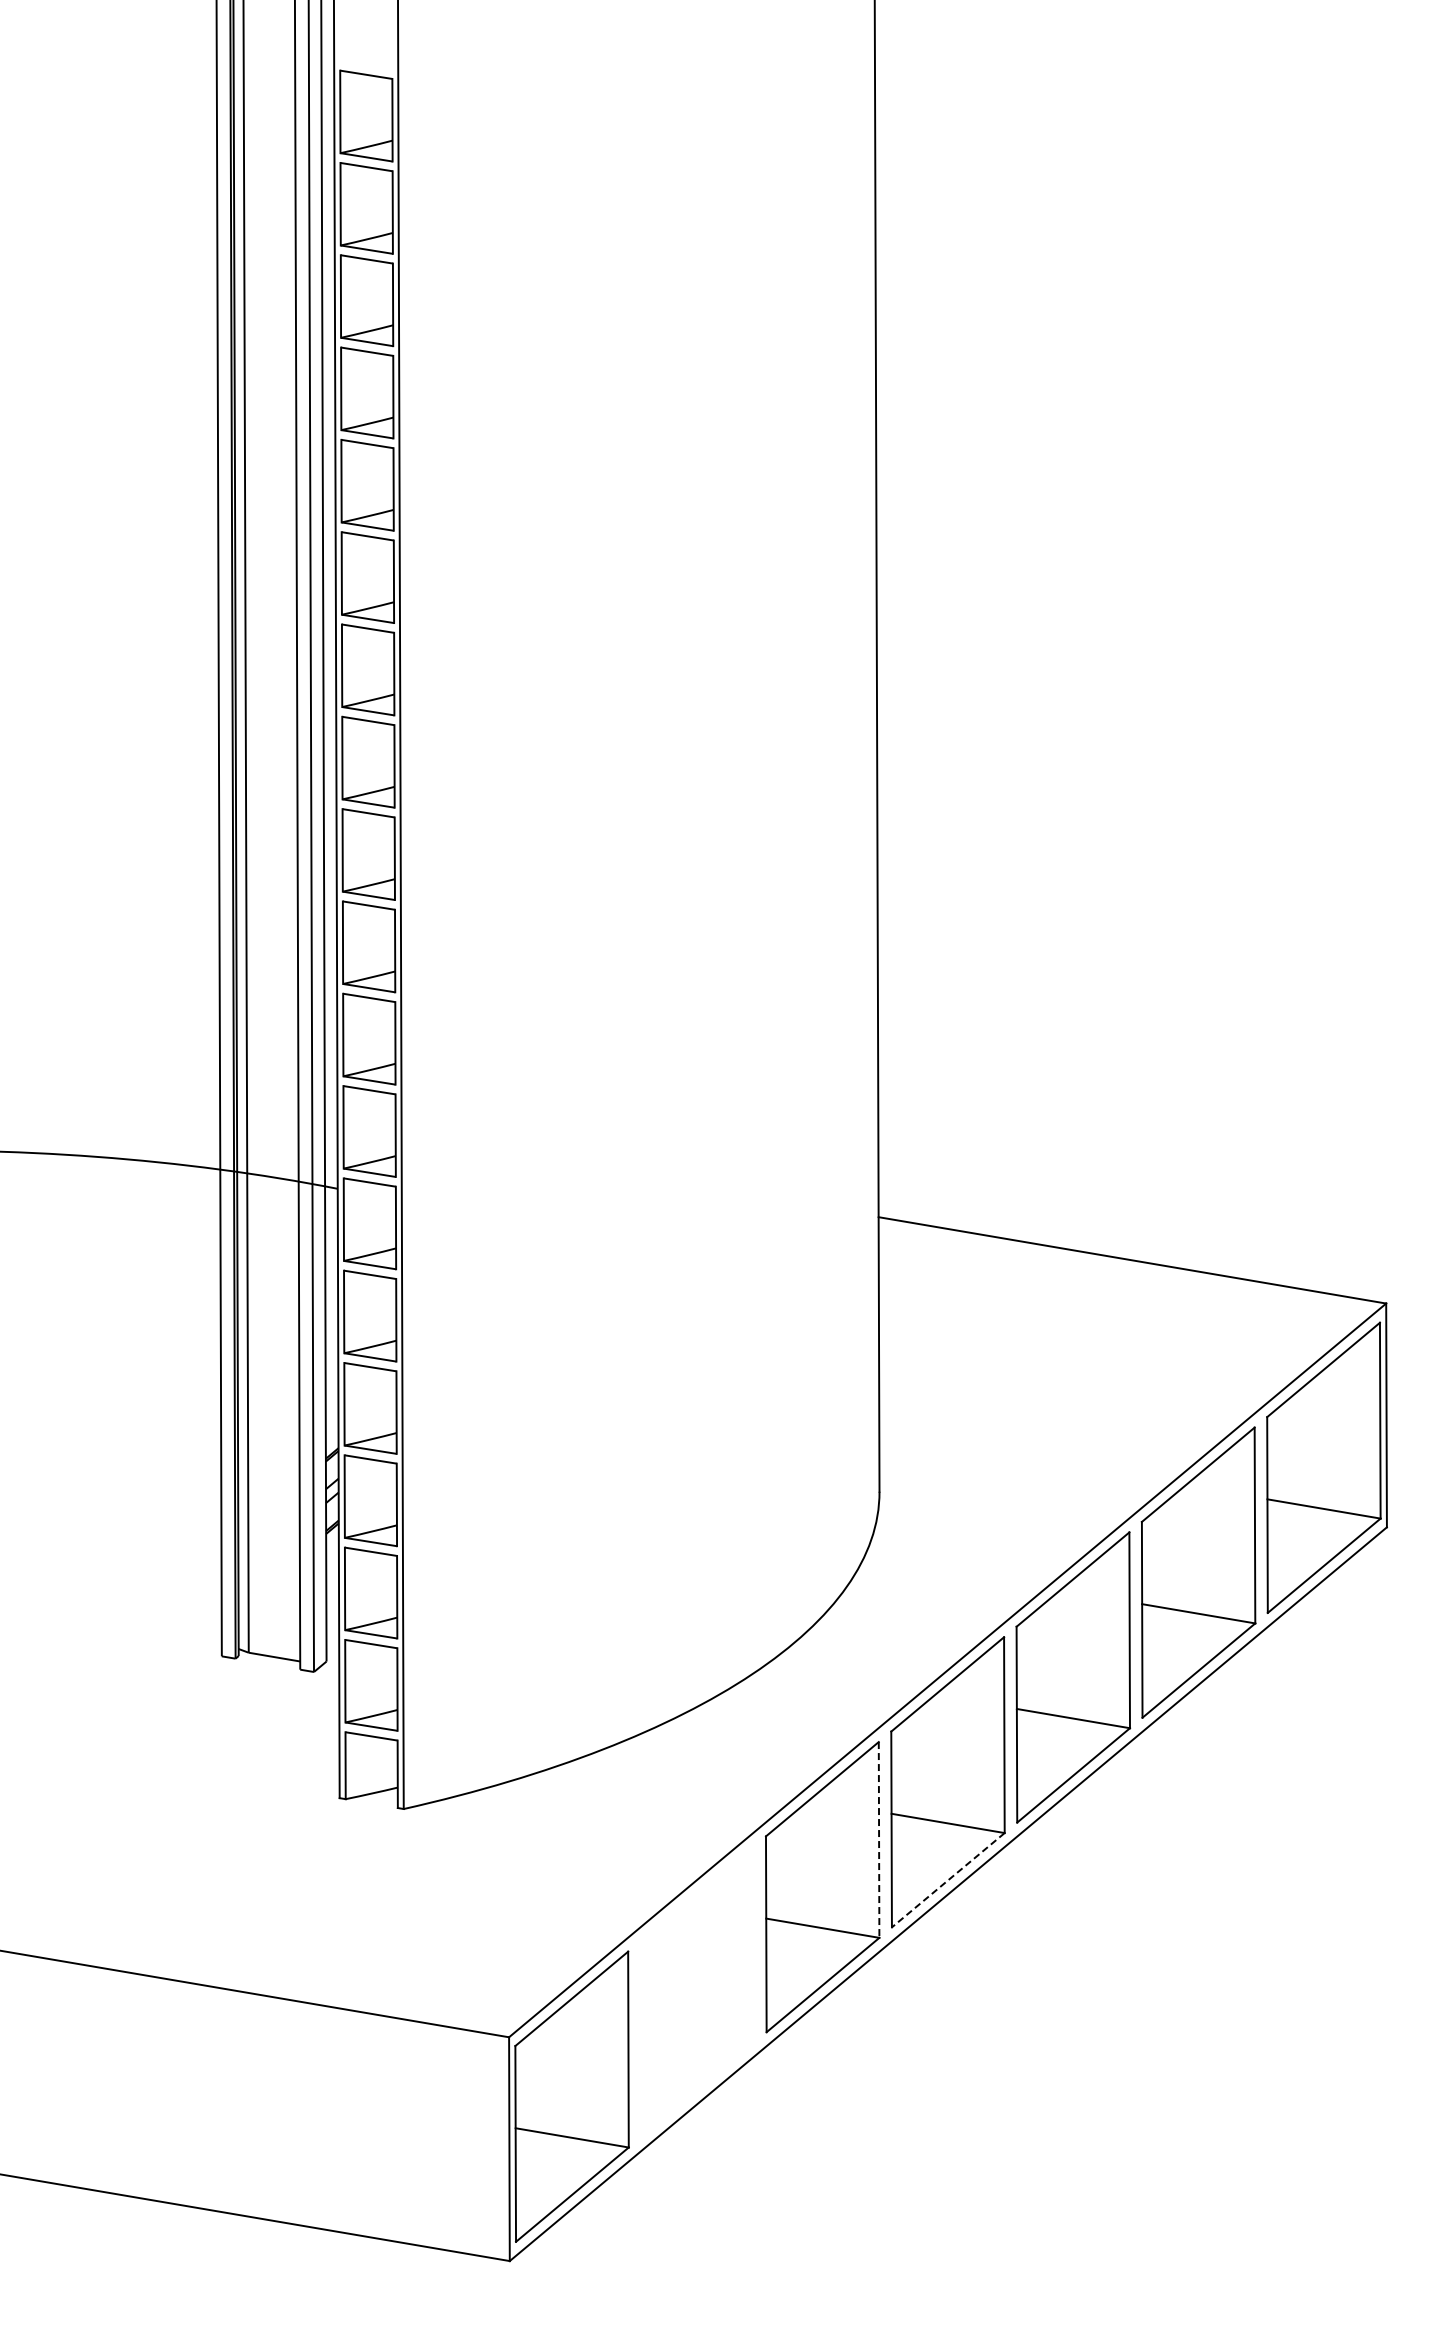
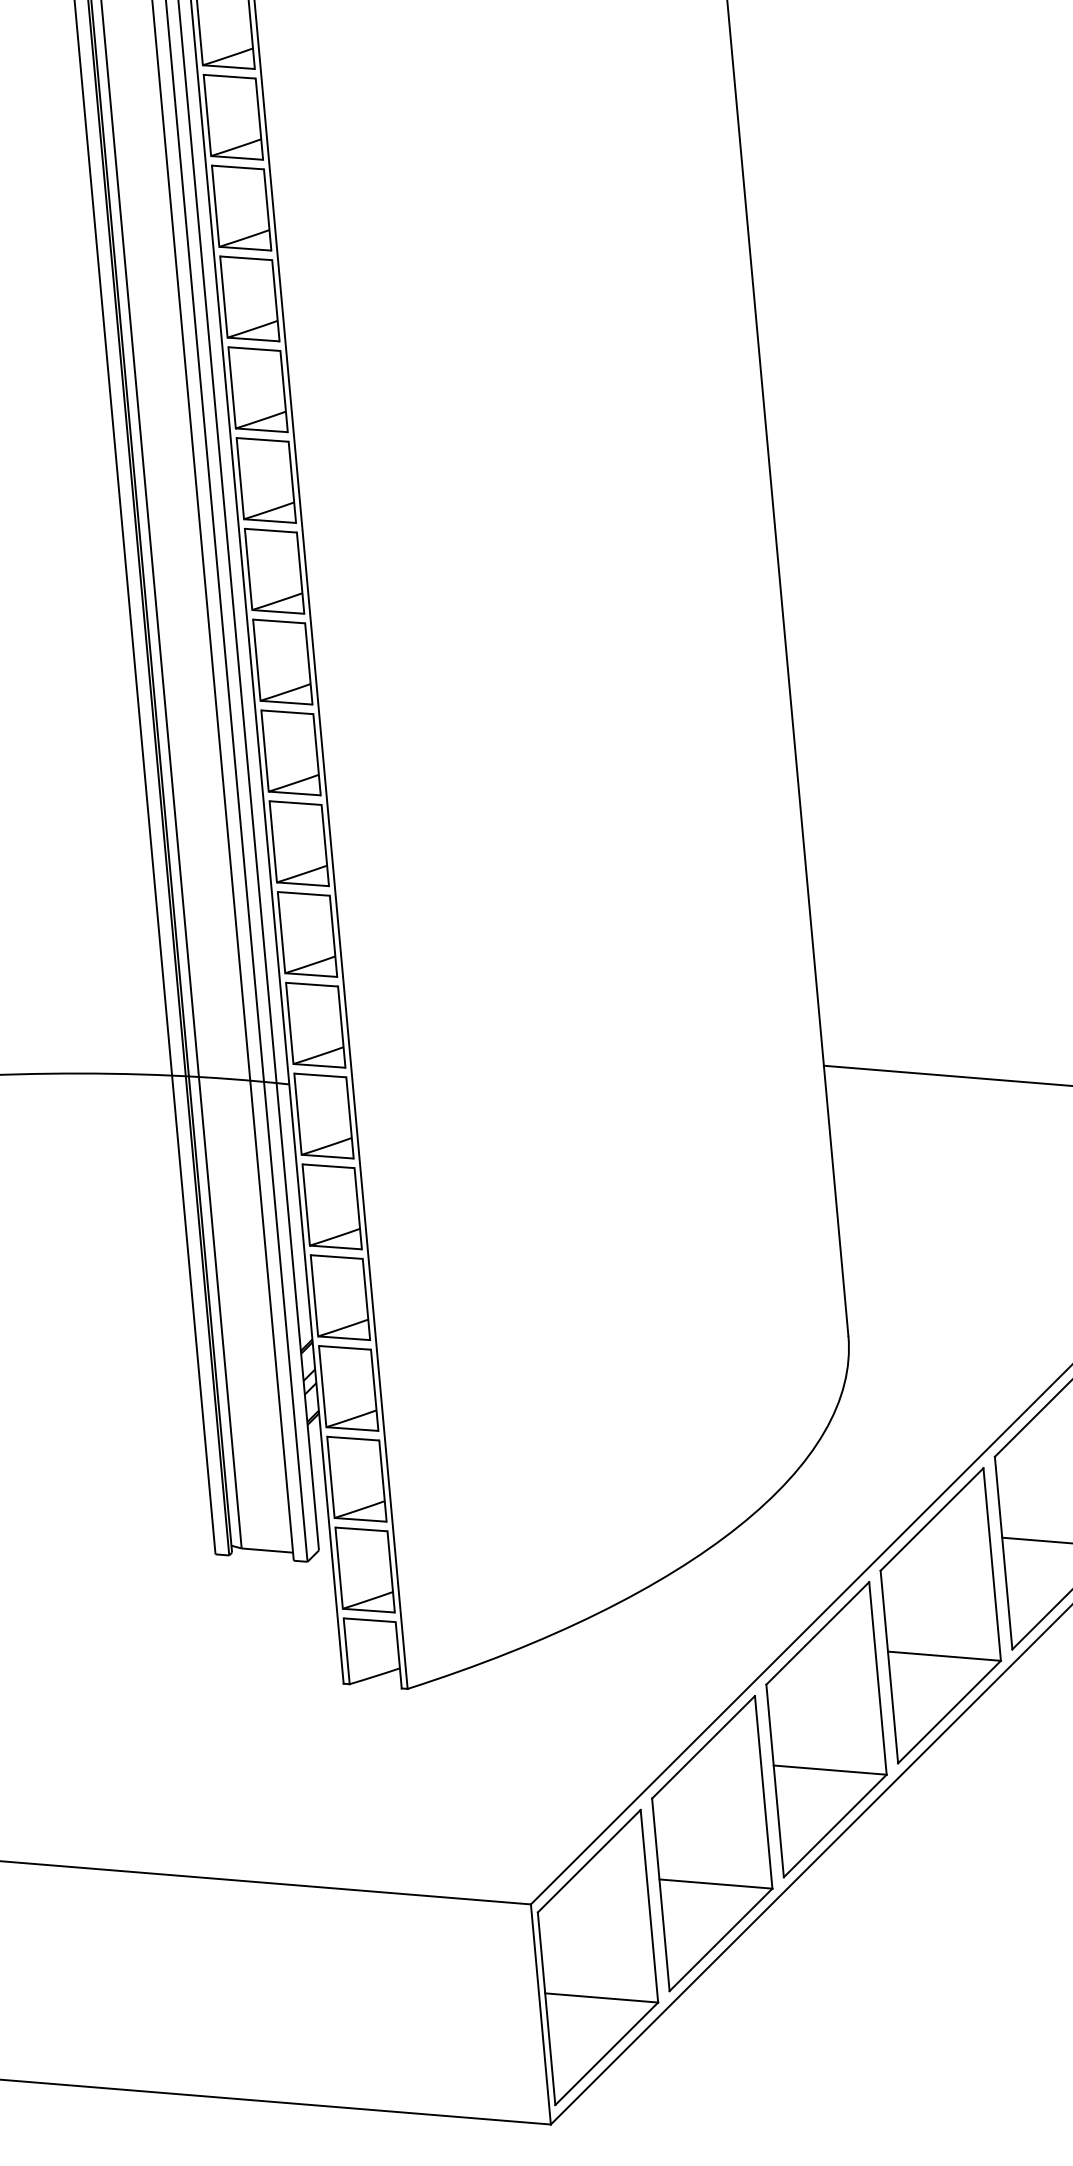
line: (879, 1839) -> (878, 1677), dashed -> solid
line: (947, 1880) -> (948, 1712), dashed -> solid
part: (697, 1991) -> (712, 1843), added

